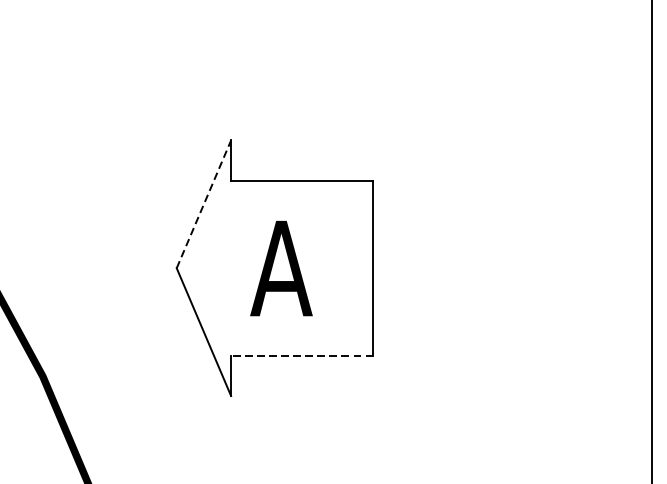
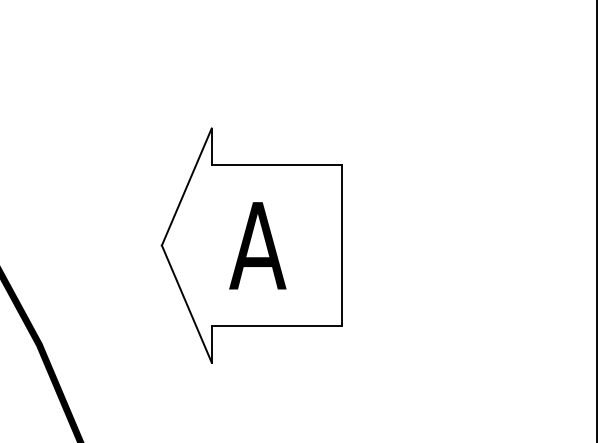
line: (203, 204) -> (186, 187), dashed -> solid
line: (301, 355) -> (276, 325), dashed -> solid

